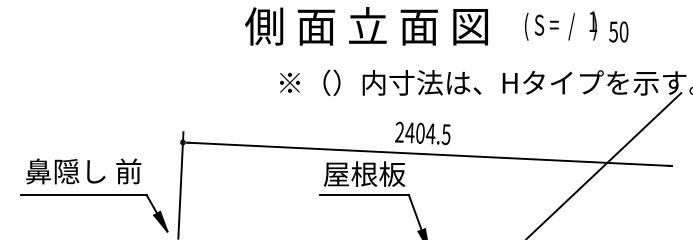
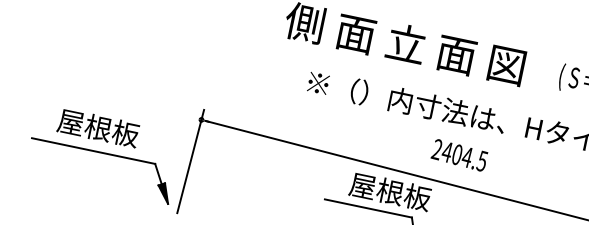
text: (422, 133) -> (459, 155), moved
text: (83, 171) -> (98, 127), 鼻隠し 前 -> 屋根板
text: (364, 173) -> (390, 191), moved

